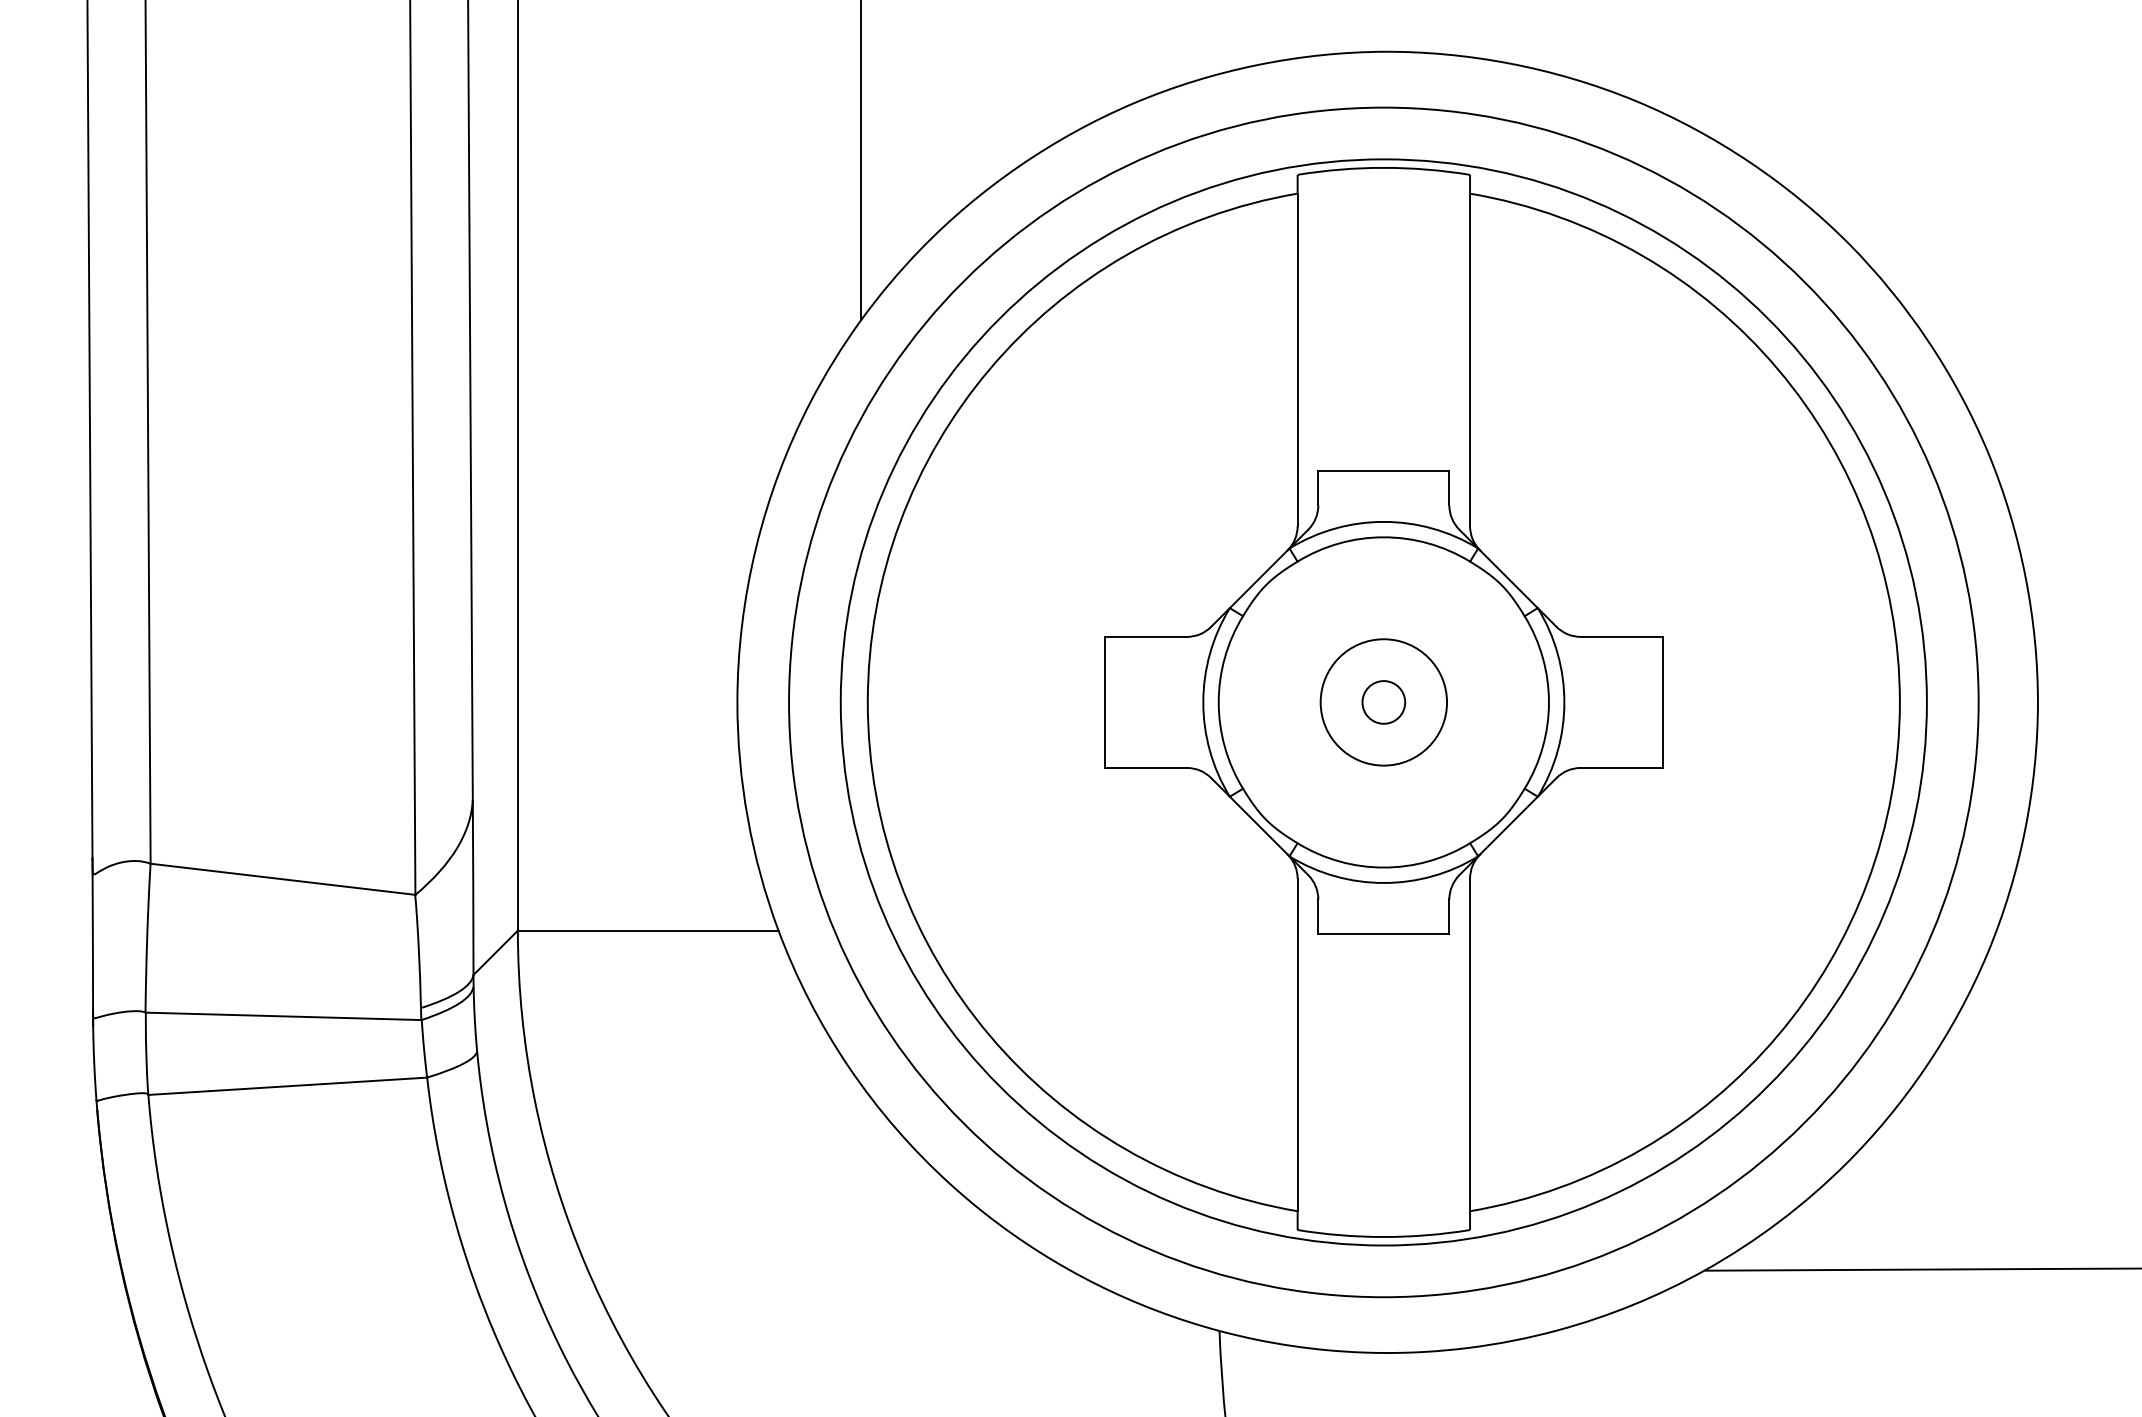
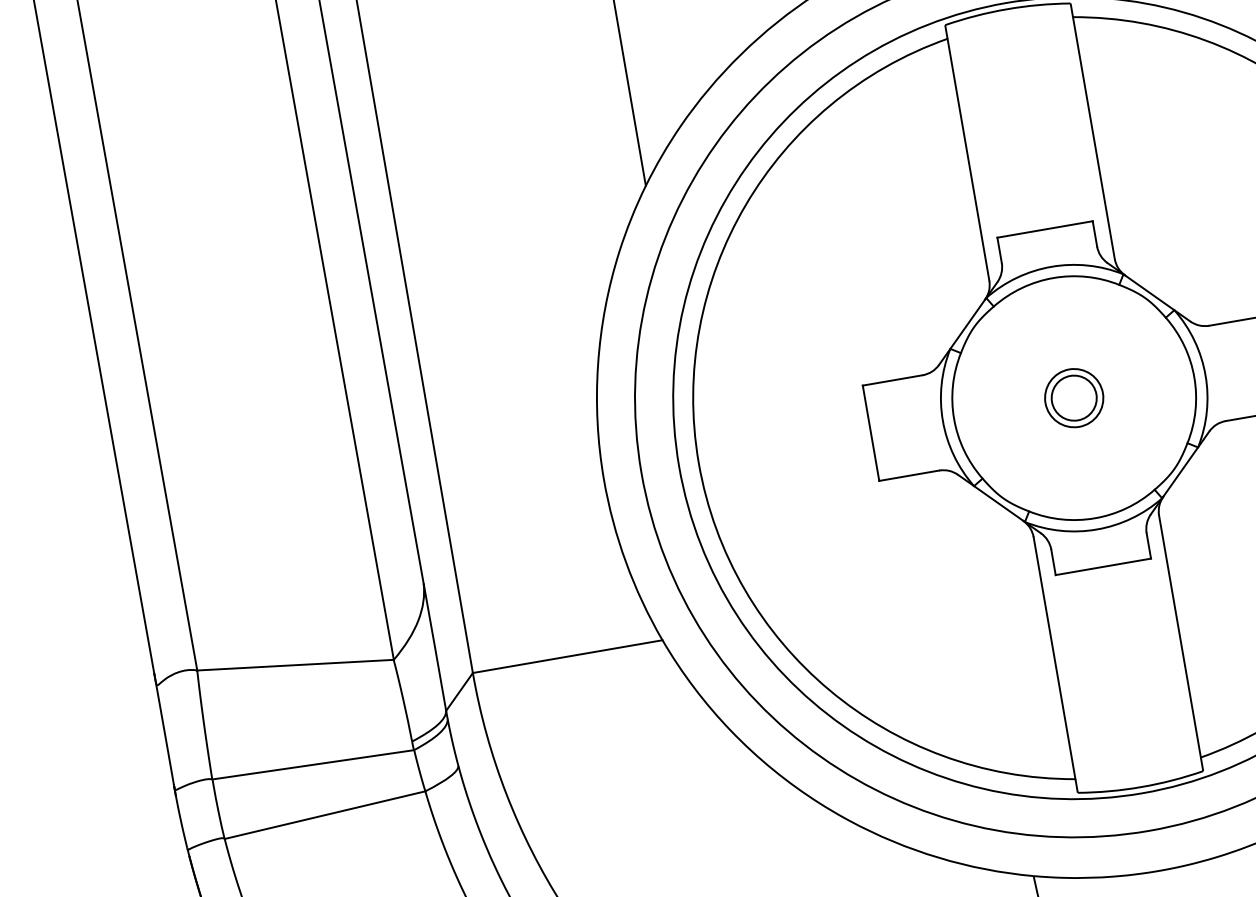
circle: (1383, 701) -> (1073, 397), size x0.62
circle: (1383, 701) -> (1073, 397), size x1.43

